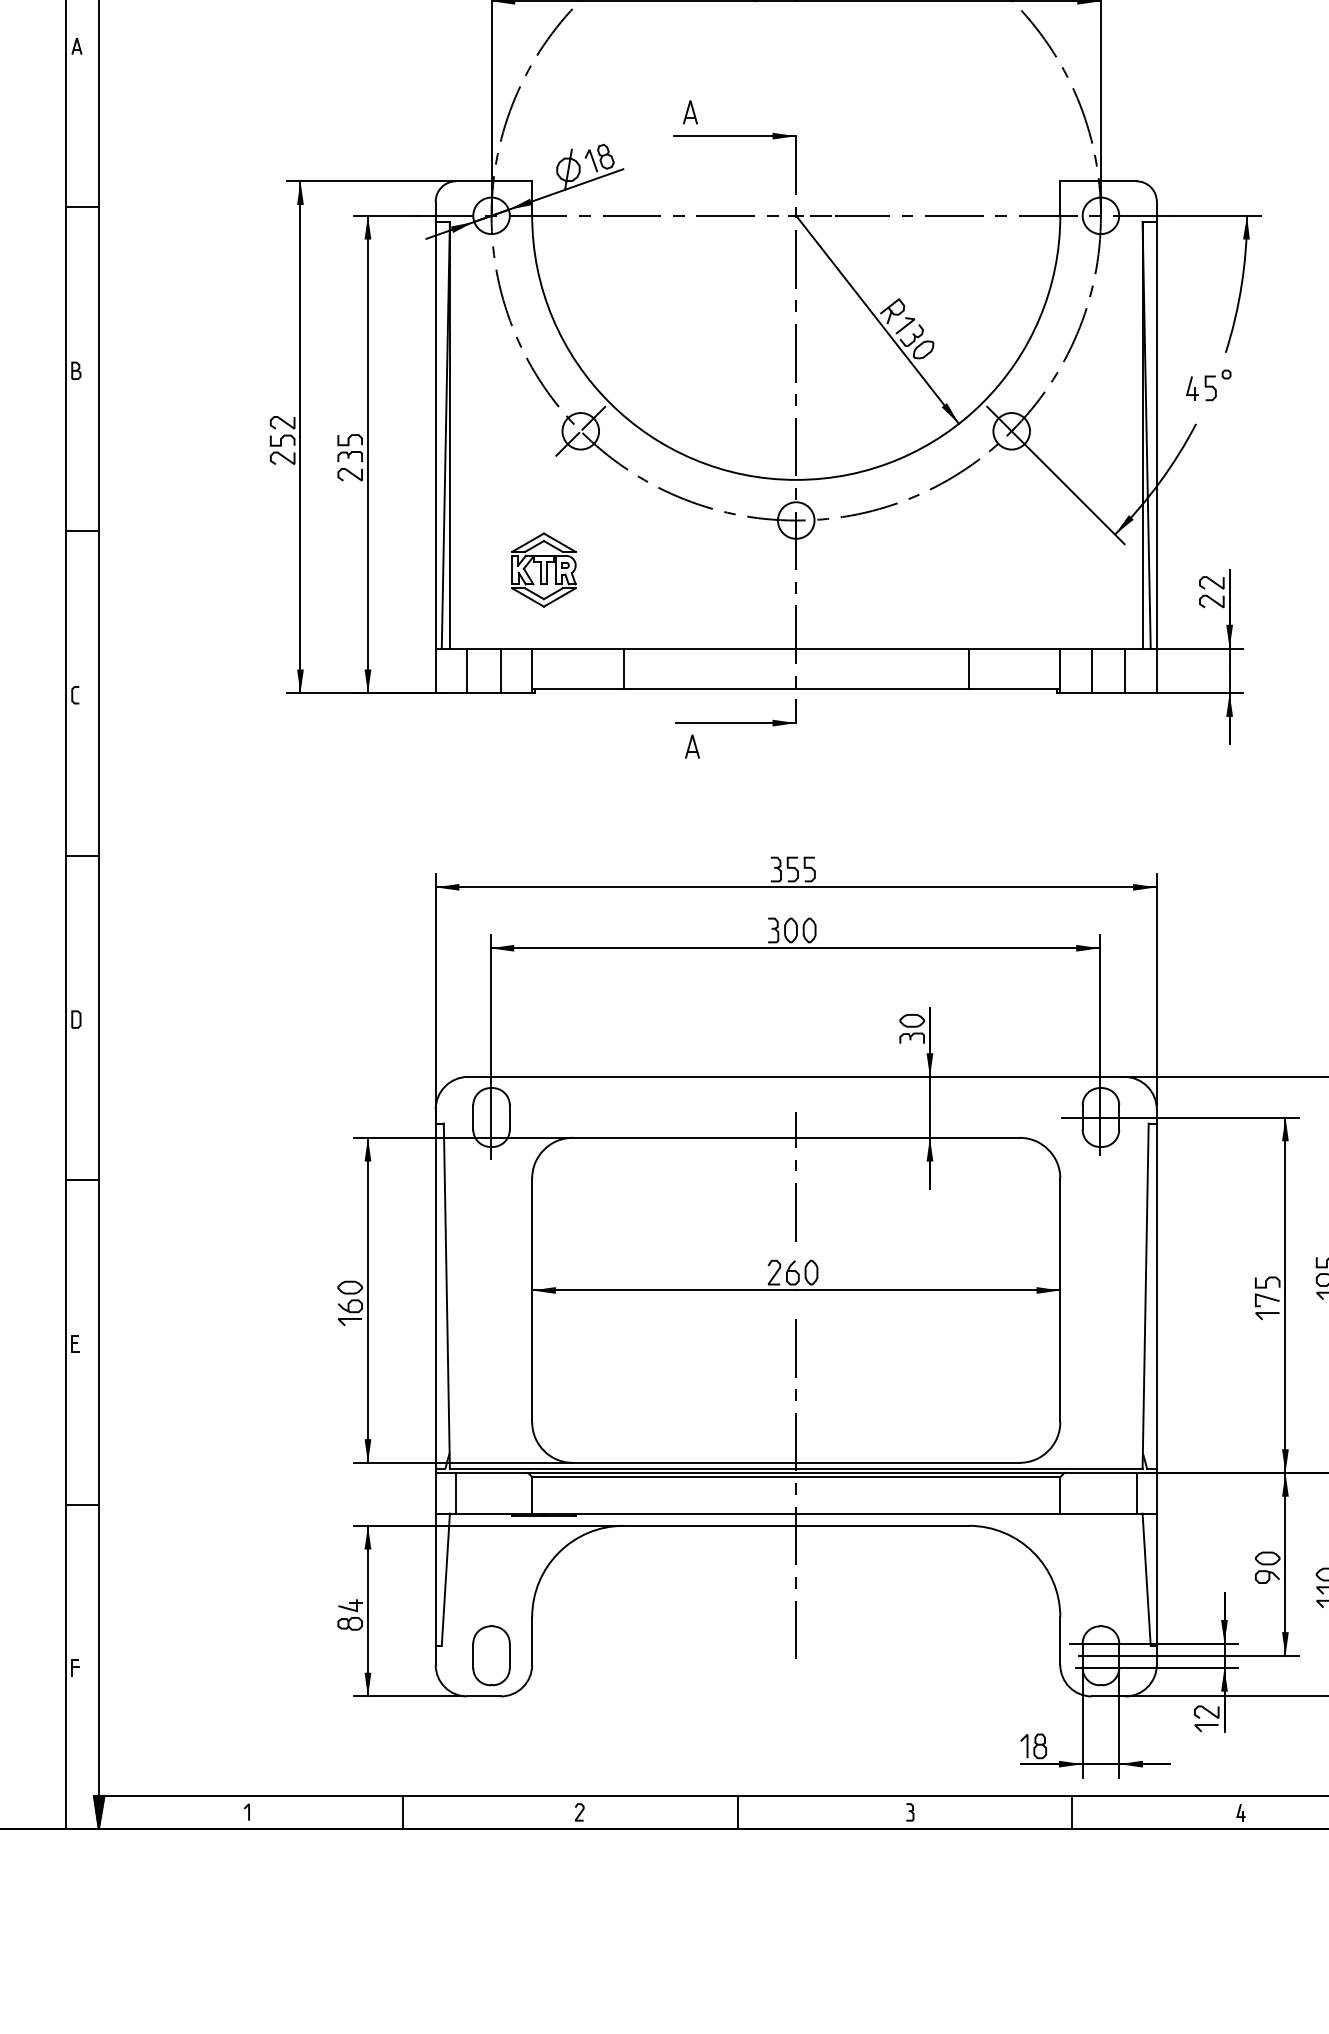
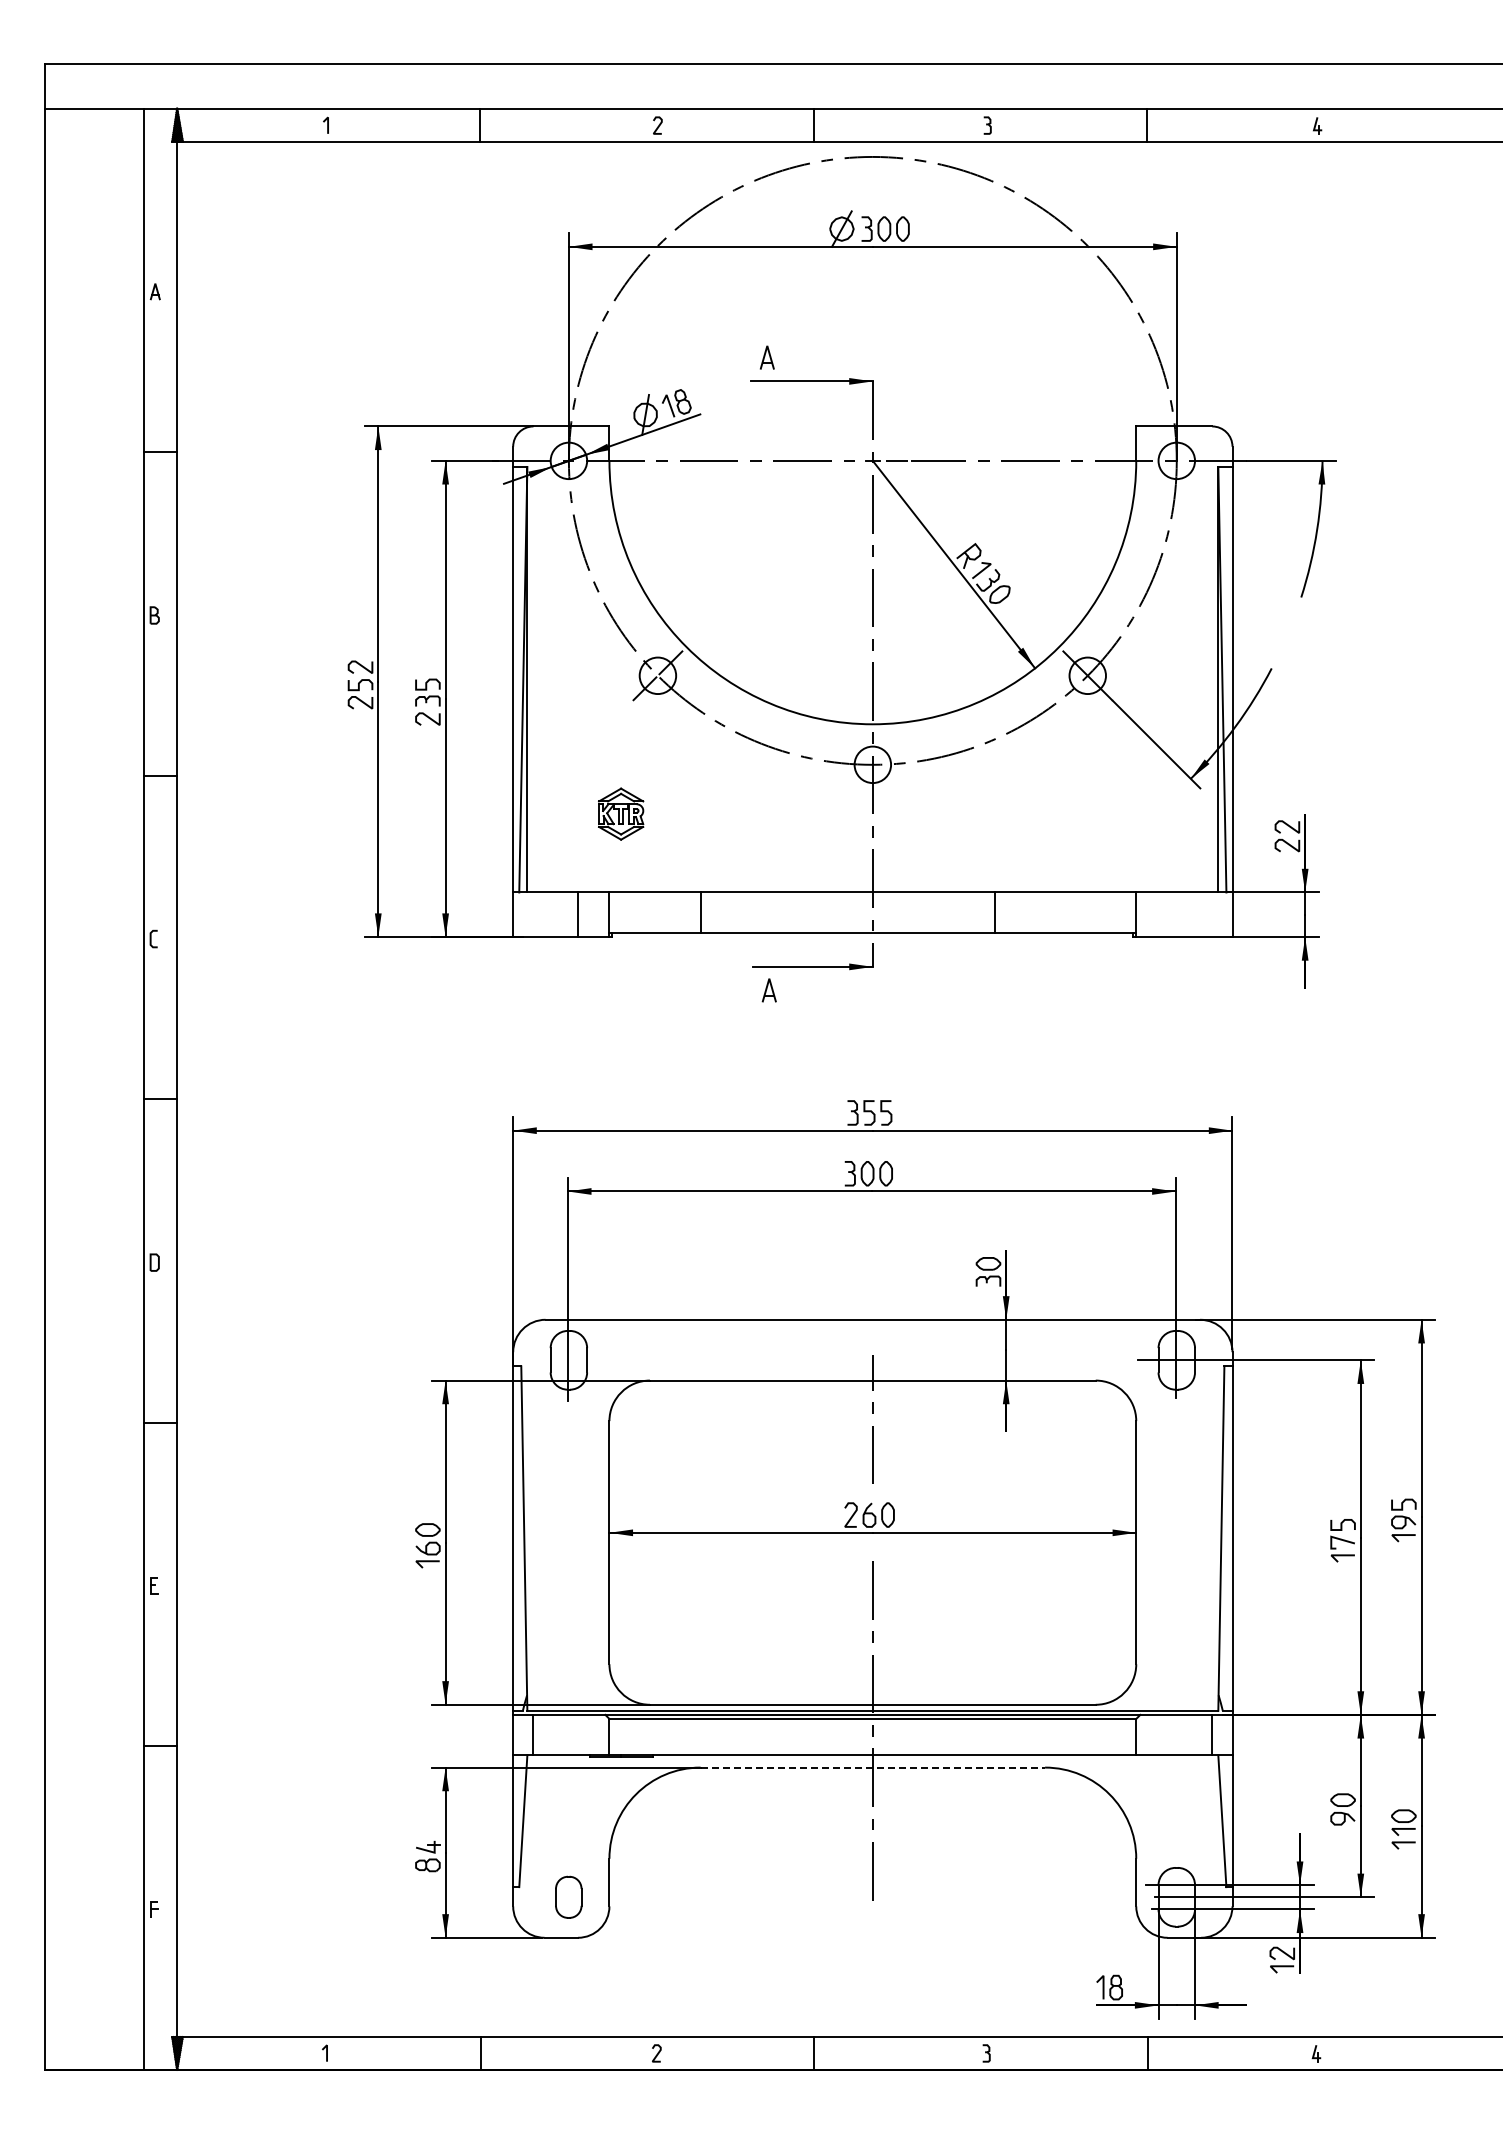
part: (1207, 384) -> (1283, 629), removed
part: (543, 569) -> (620, 813), size x0.7
line: (969, 668) -> (995, 912), moved
line: (467, 670) -> (544, 914), removed
line: (1091, 670) -> (1167, 914), removed
line: (1125, 670) -> (1201, 914), removed
line: (796, 1525) -> (873, 1767), solid -> dashed
part: (491, 1656) -> (568, 1897), size x0.7

